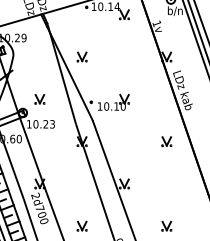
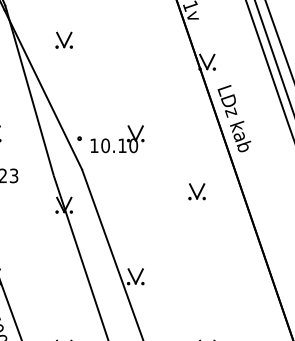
part: (81, 56) -> (63, 39), moved
part: (166, 141) -> (196, 191), moved

